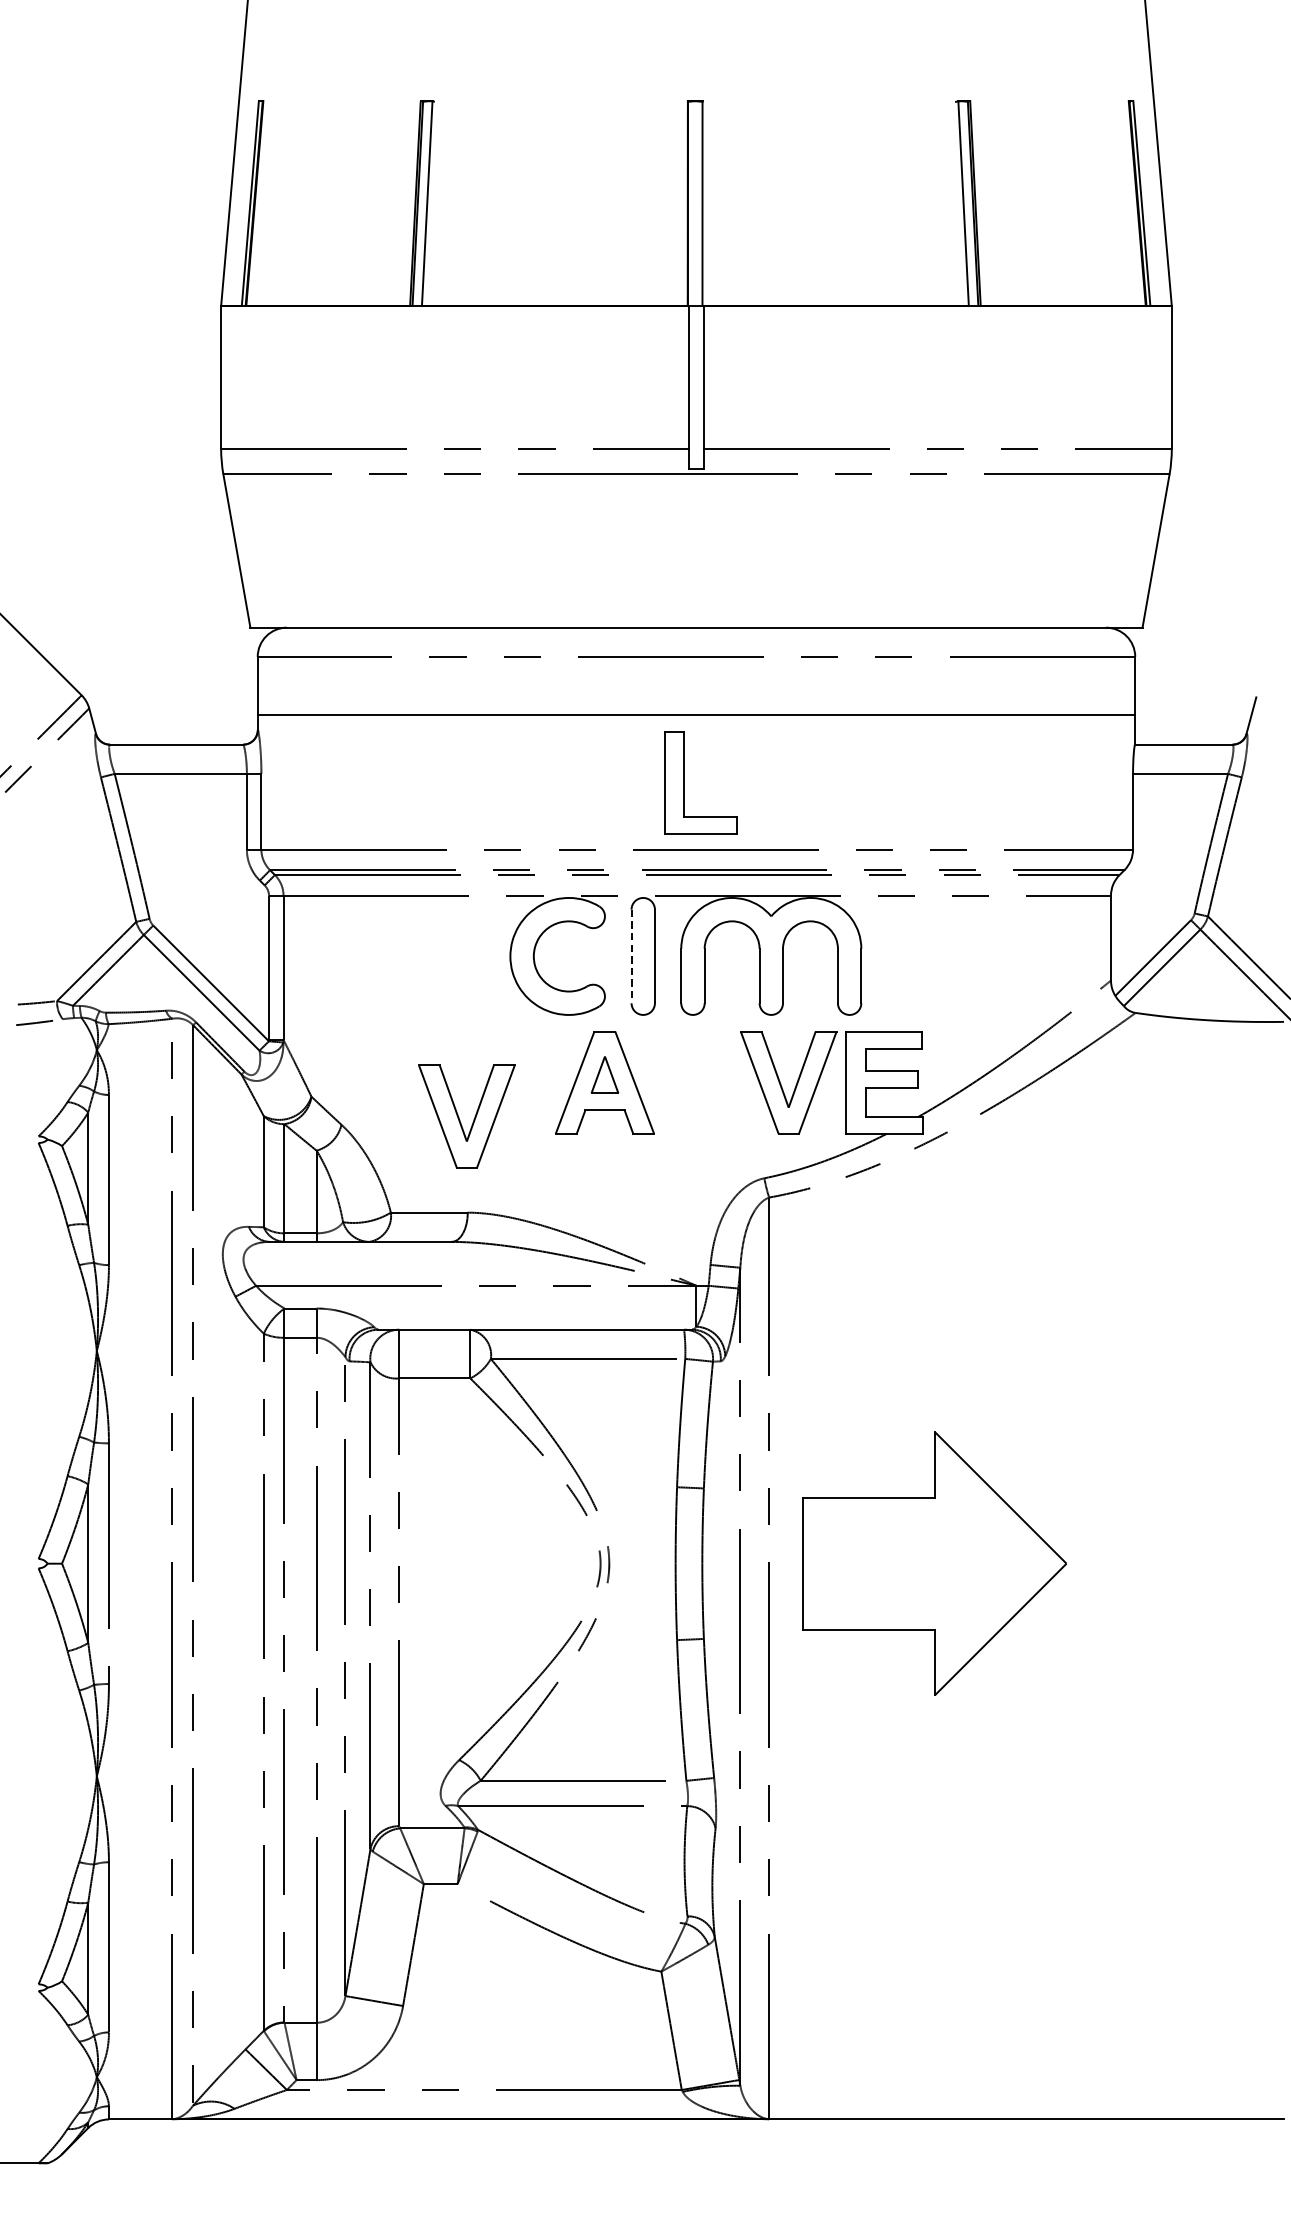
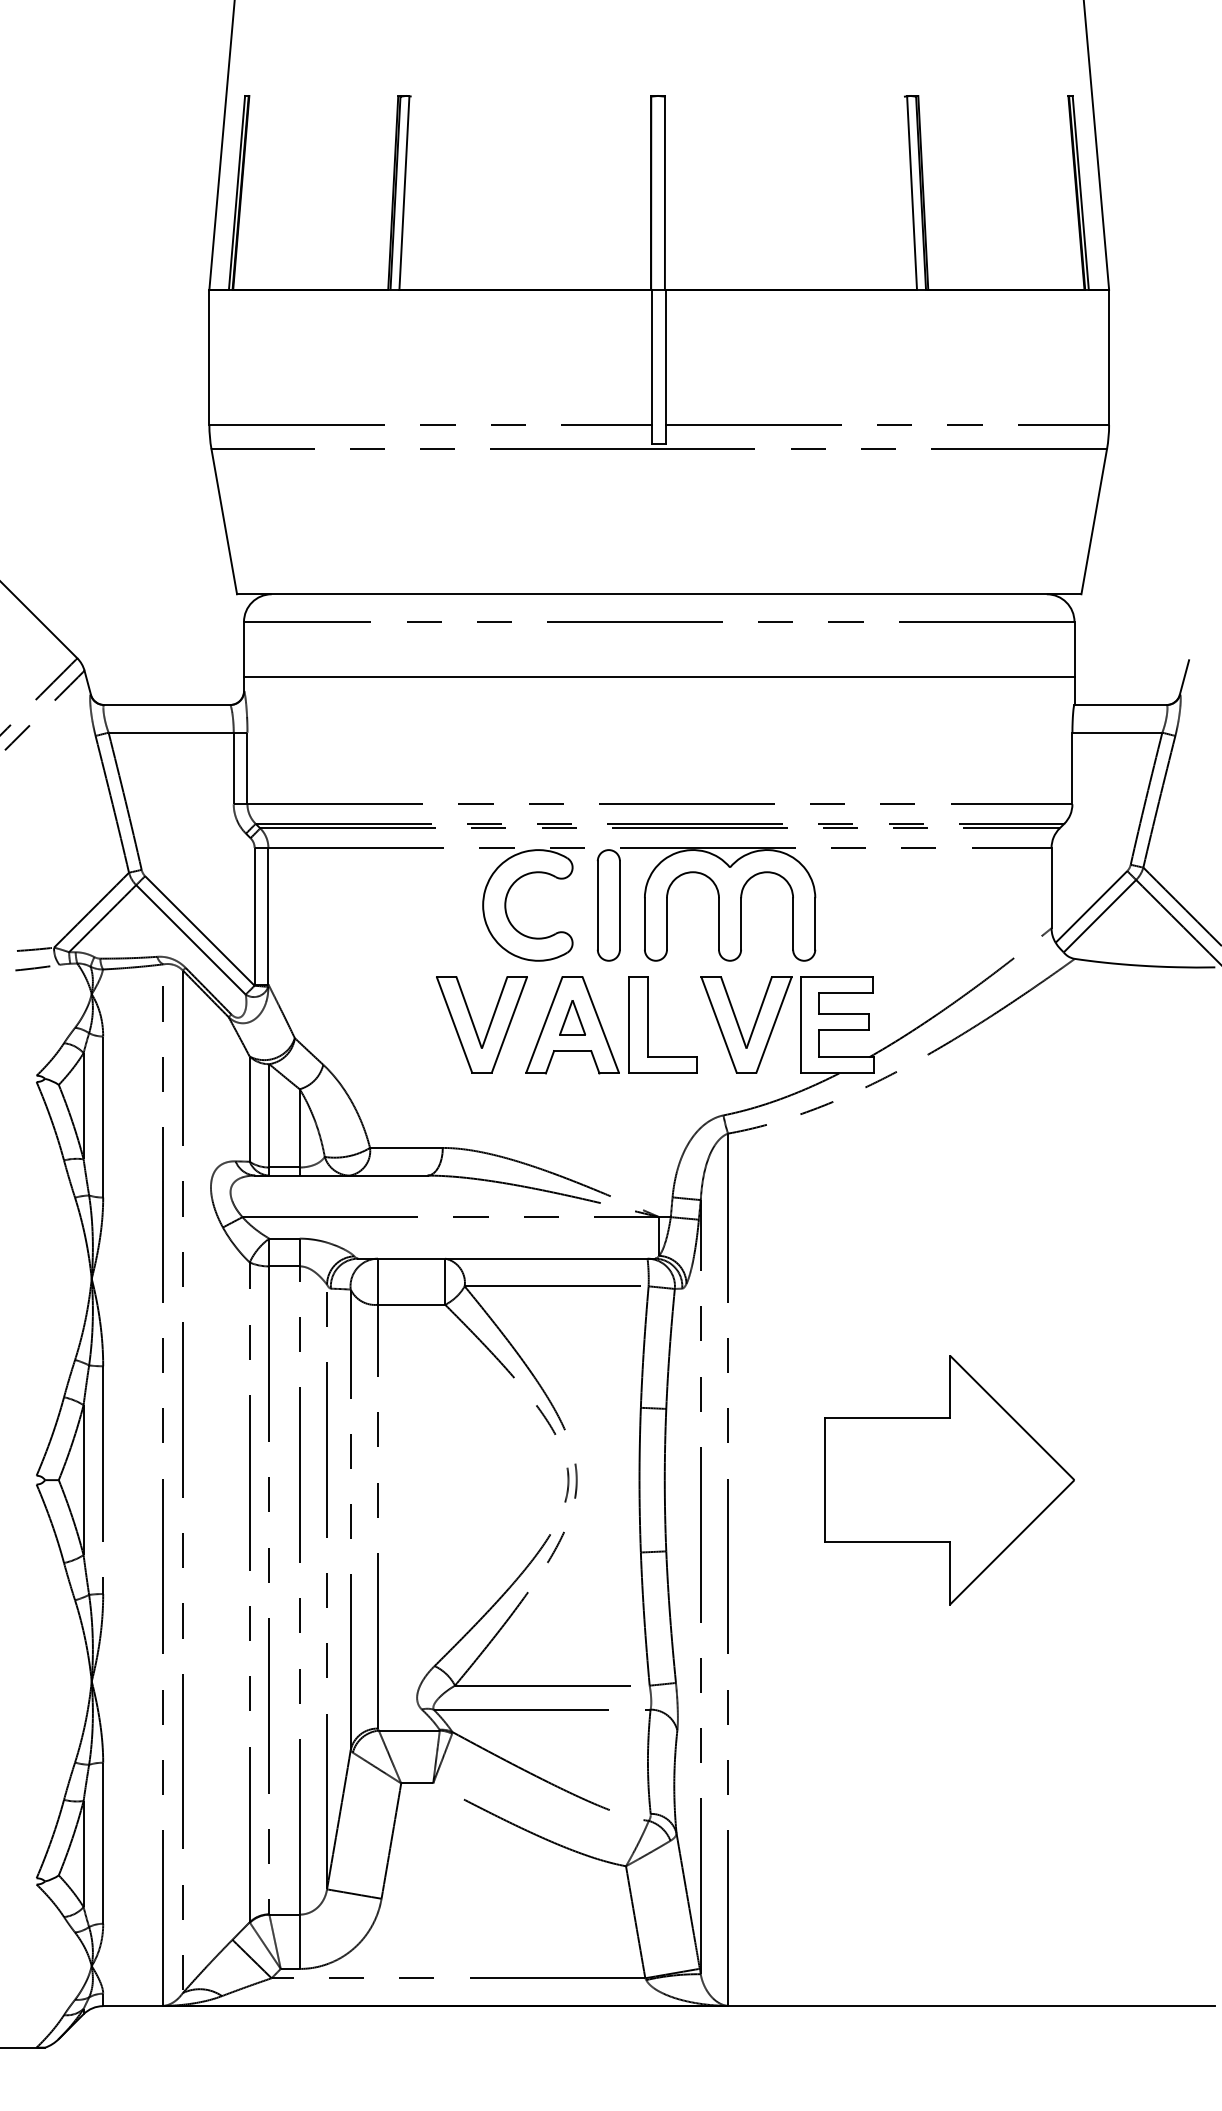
part: (685, 782) -> (648, 1024), moved
line: (631, 956) -> (597, 905), dashed -> solid
part: (460, 1119) -> (475, 1027), moved
part: (934, 1564) -> (949, 1480), moved

